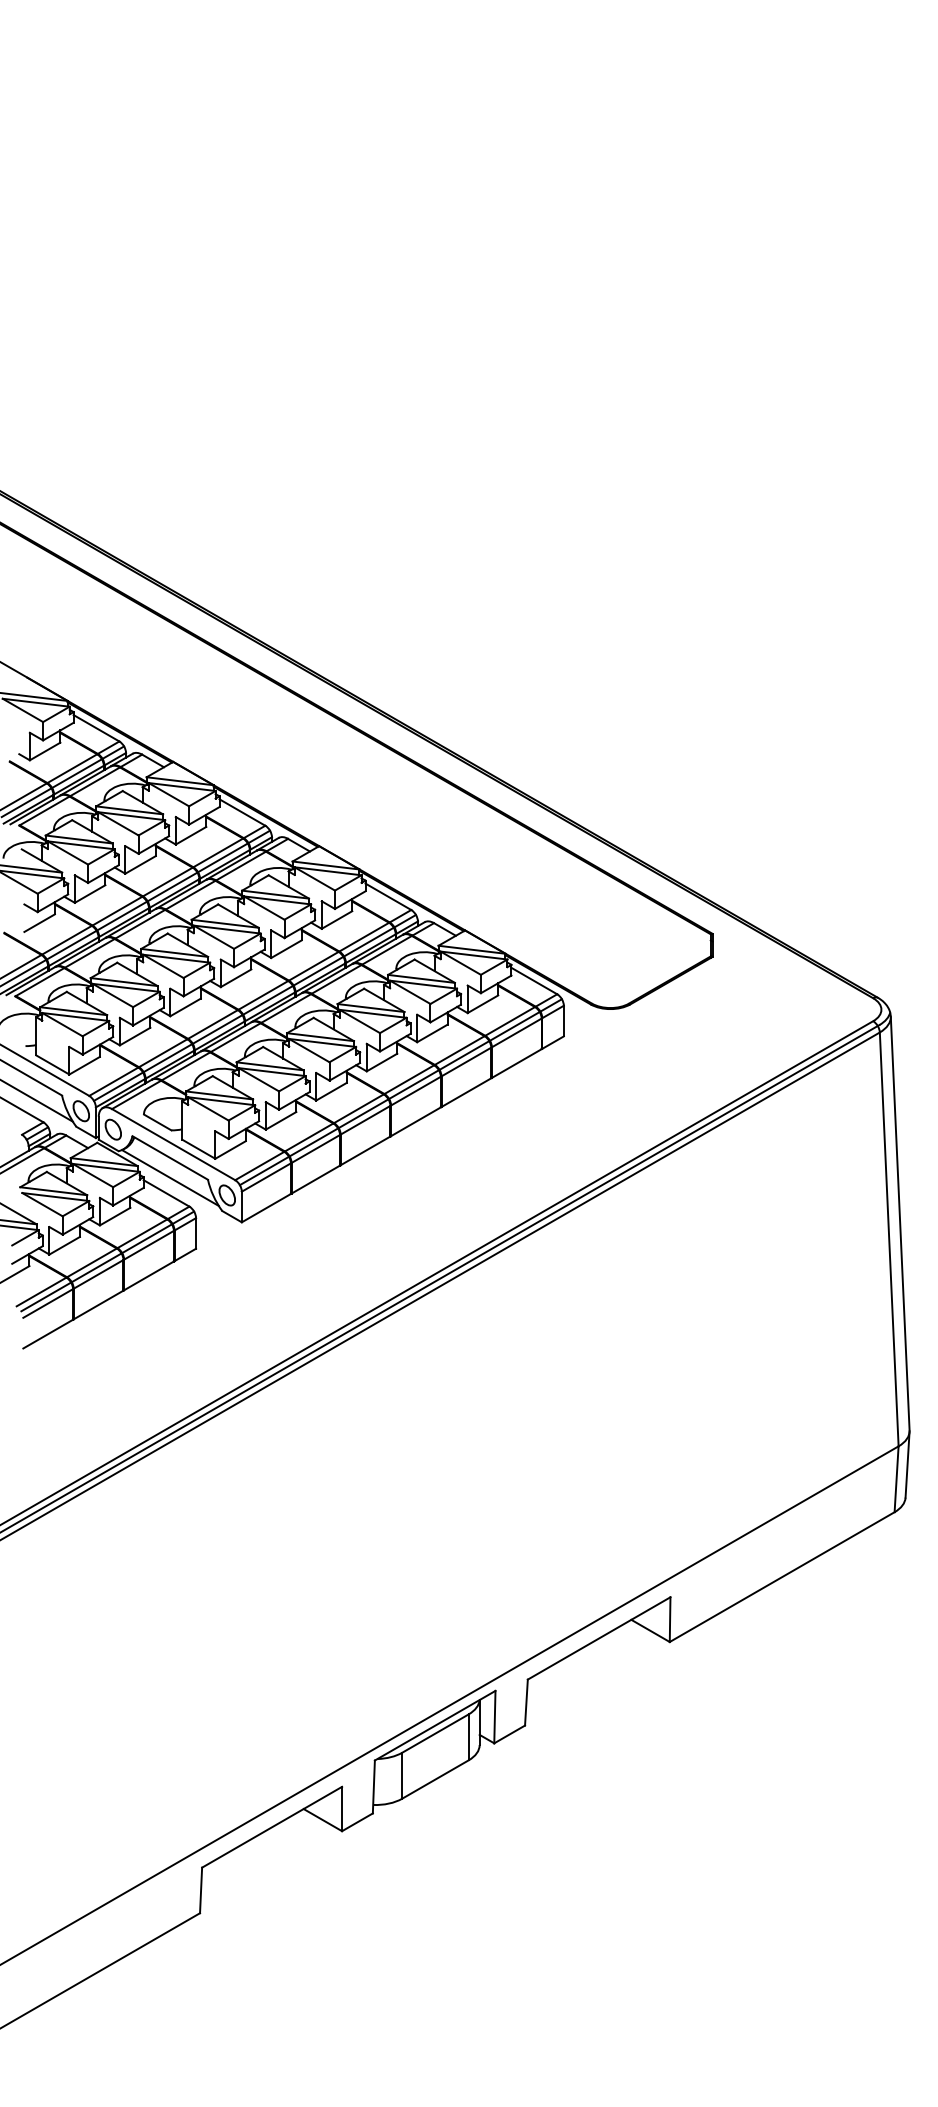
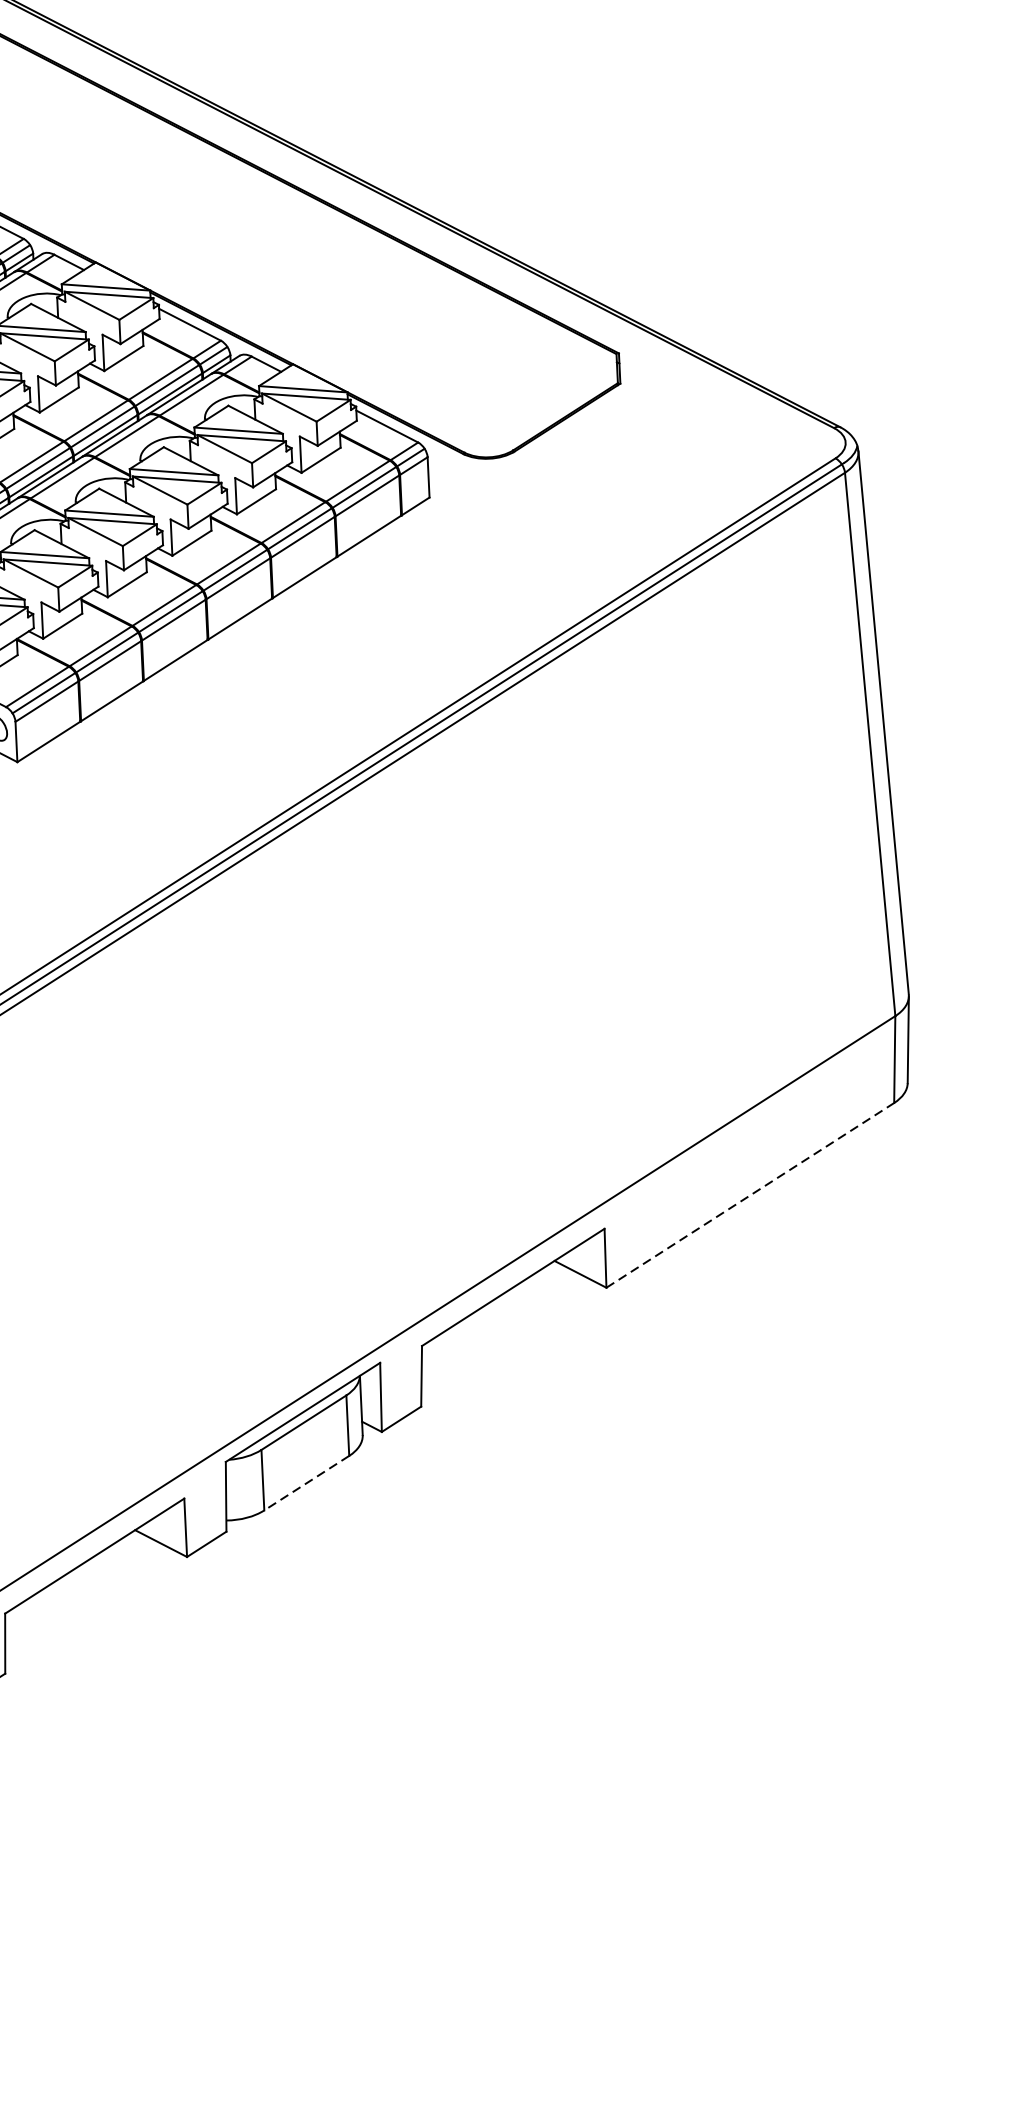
line: (782, 1577) -> (750, 1195), solid -> dashed
line: (435, 1779) -> (306, 1483), solid -> dashed

